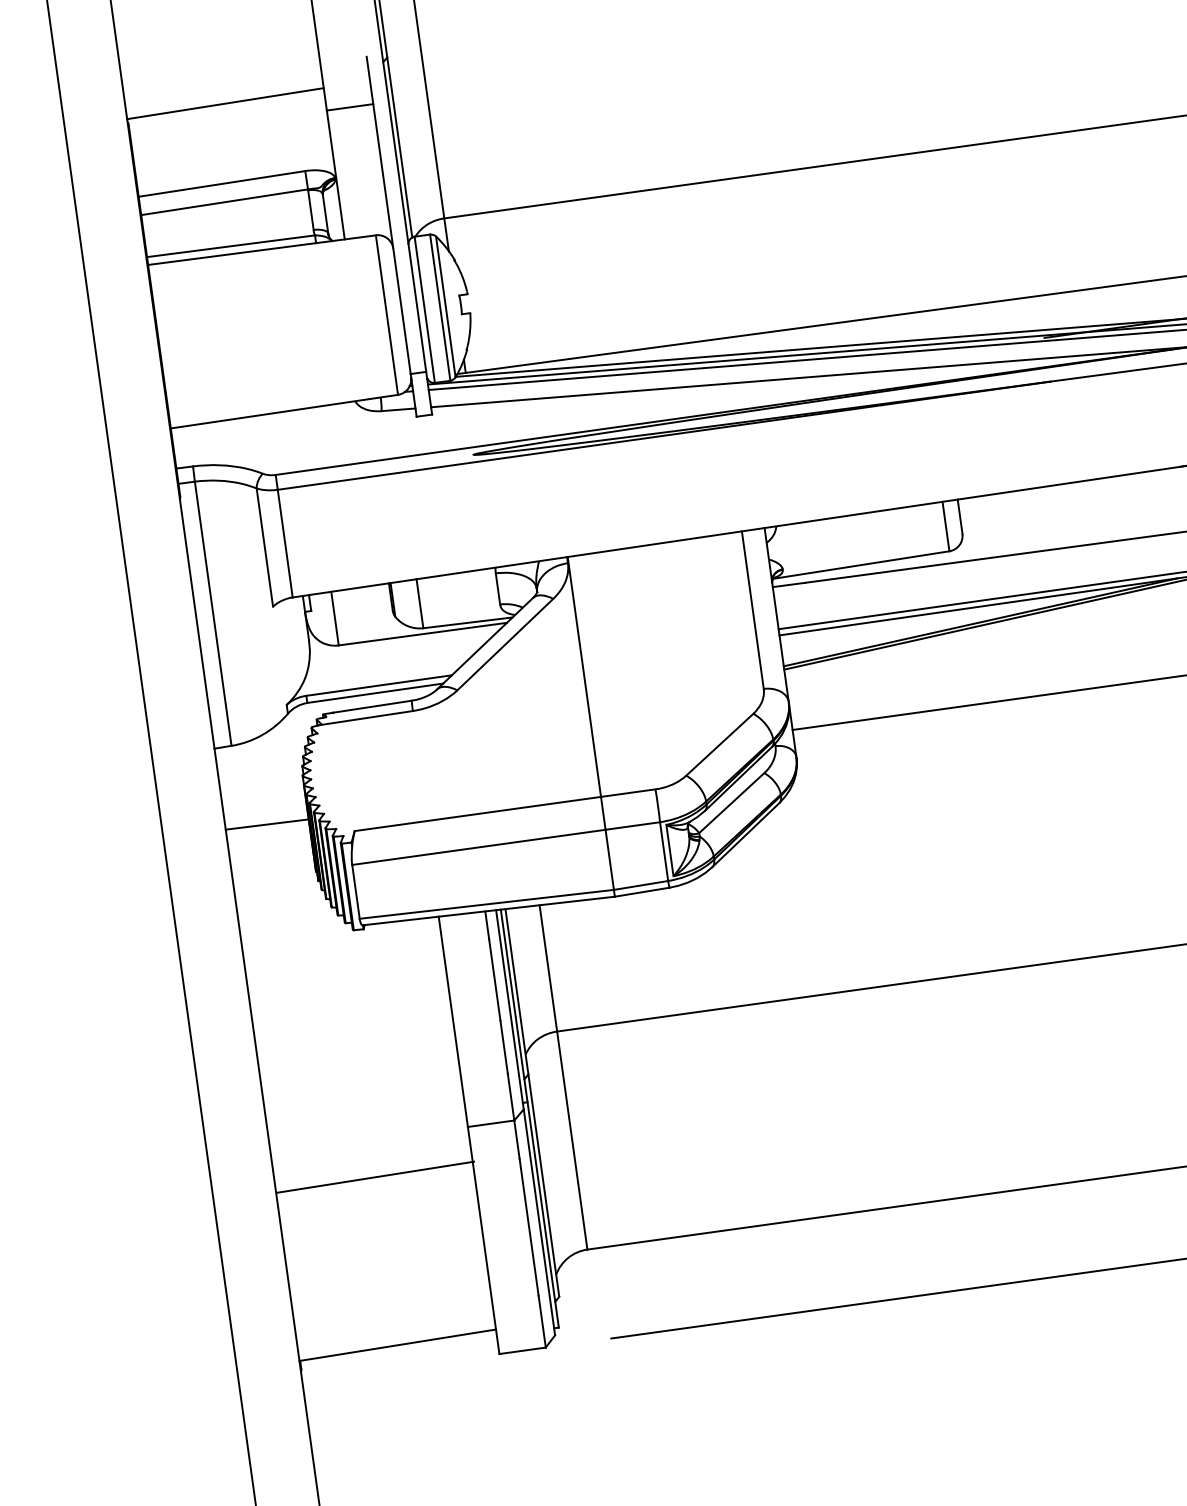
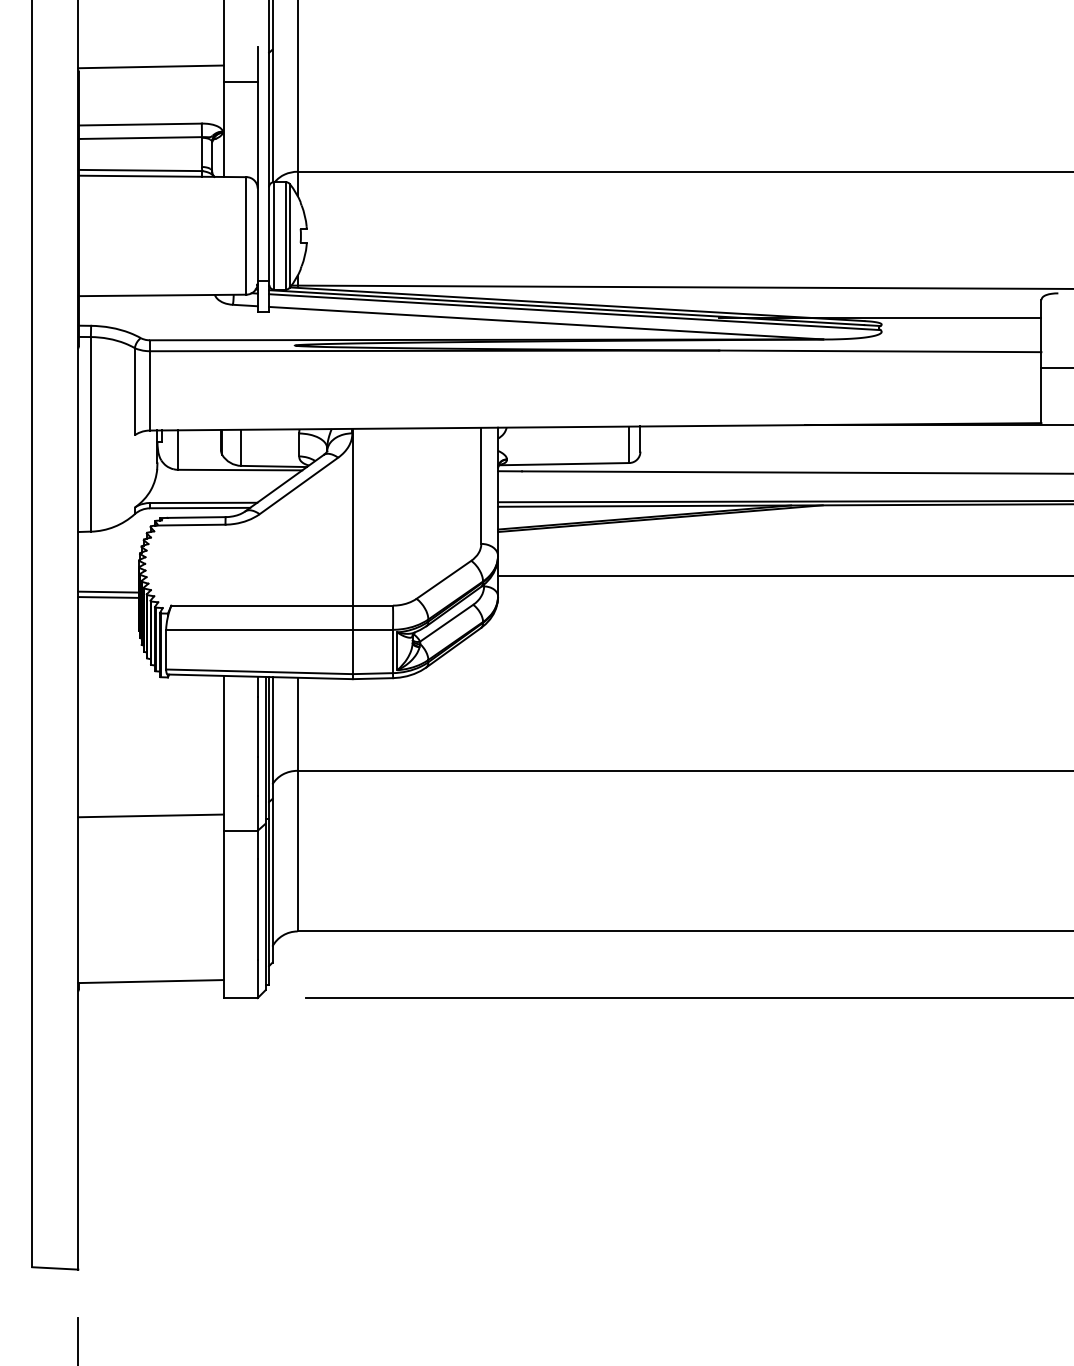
line: (267, 831) -> (108, 597), added
line: (375, 1176) -> (150, 815), moved

